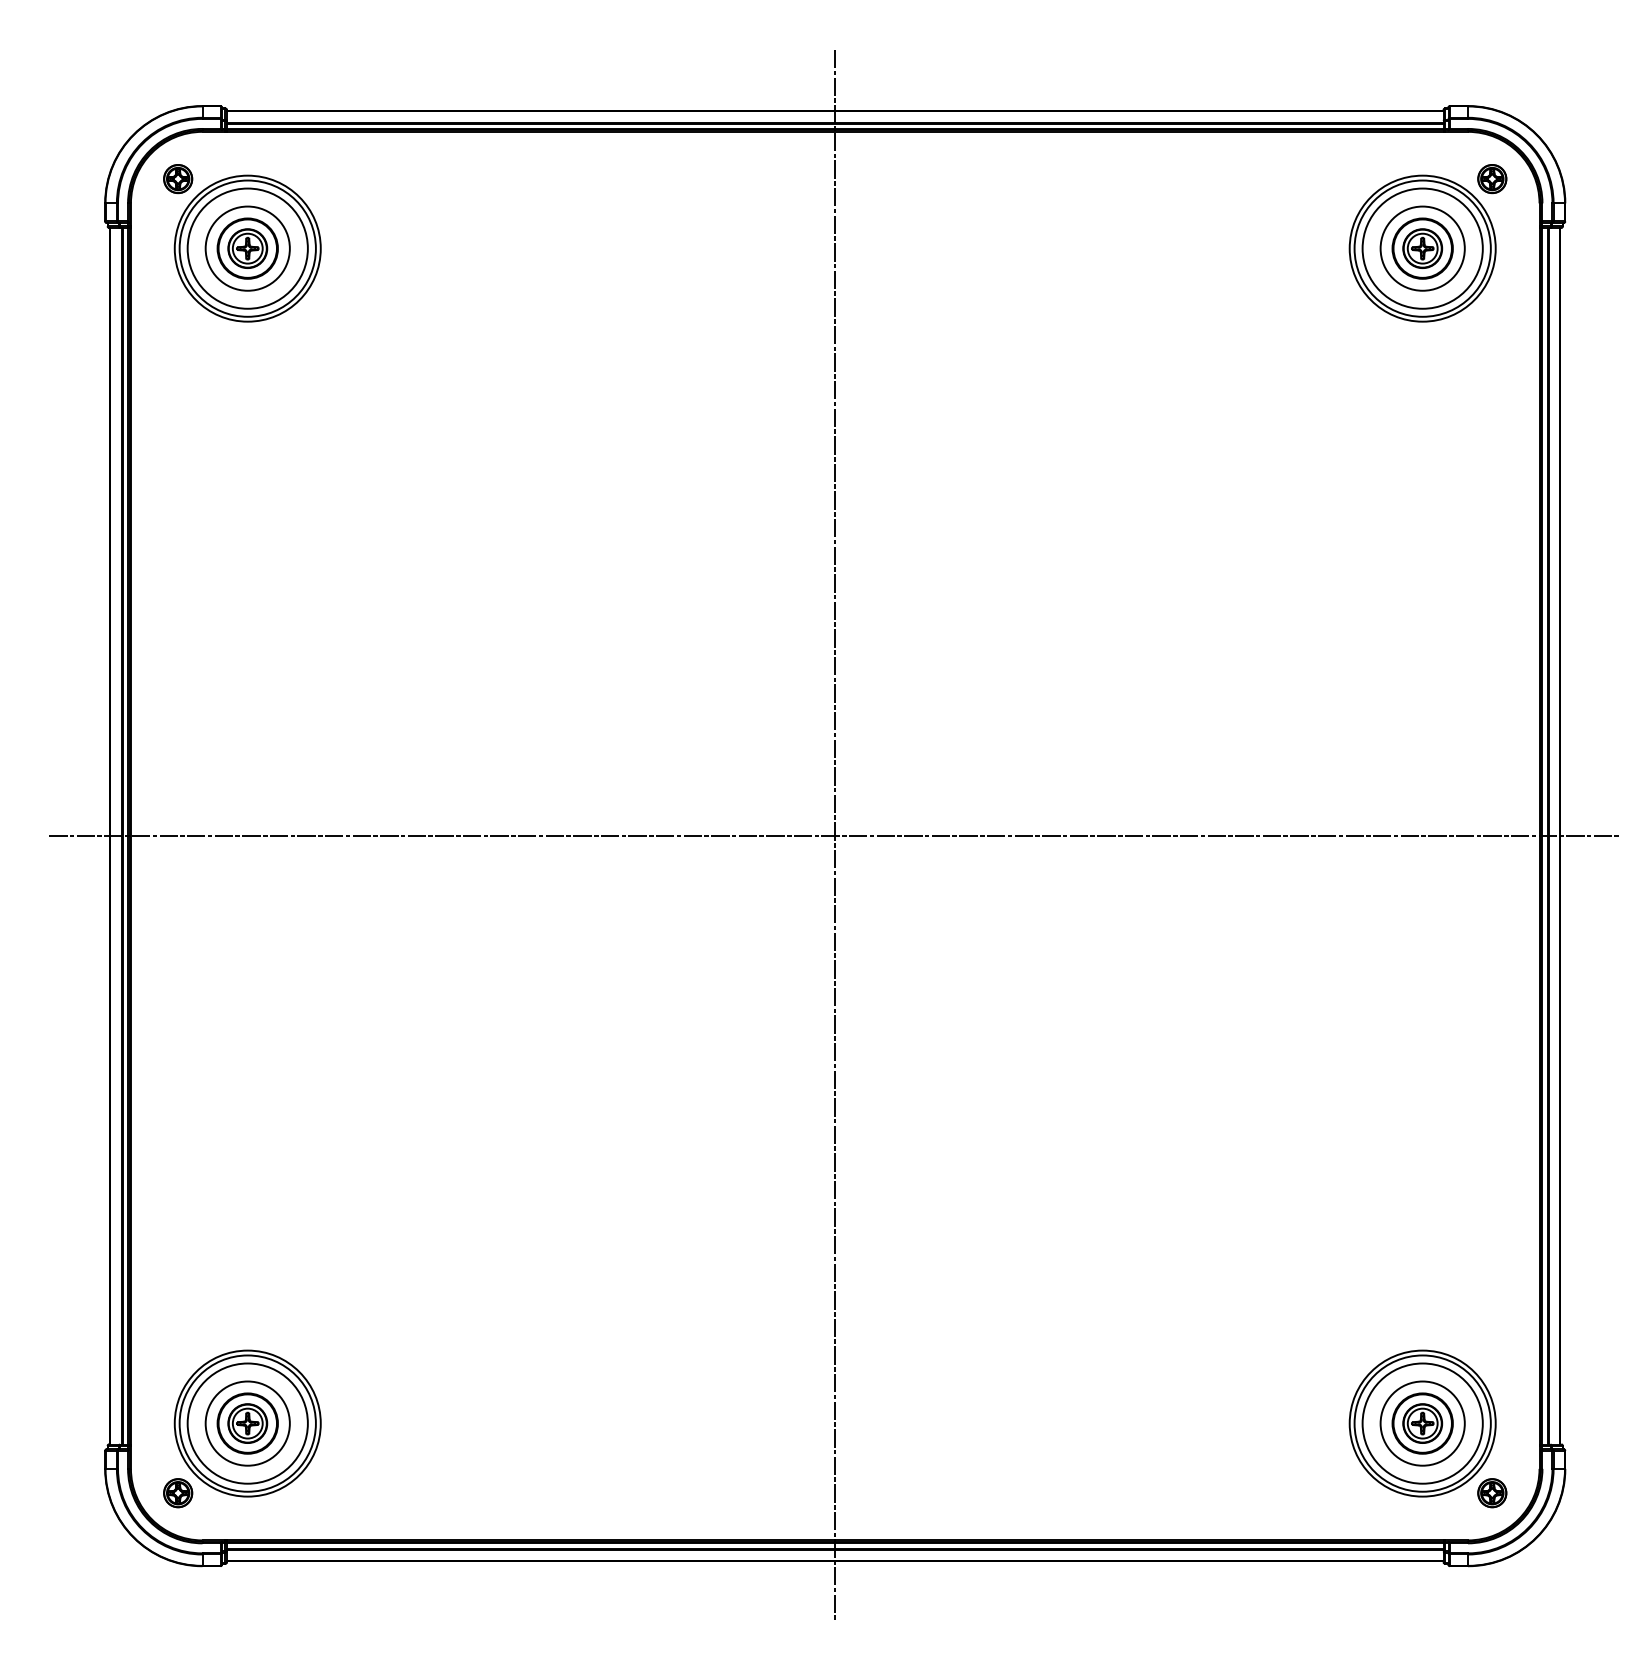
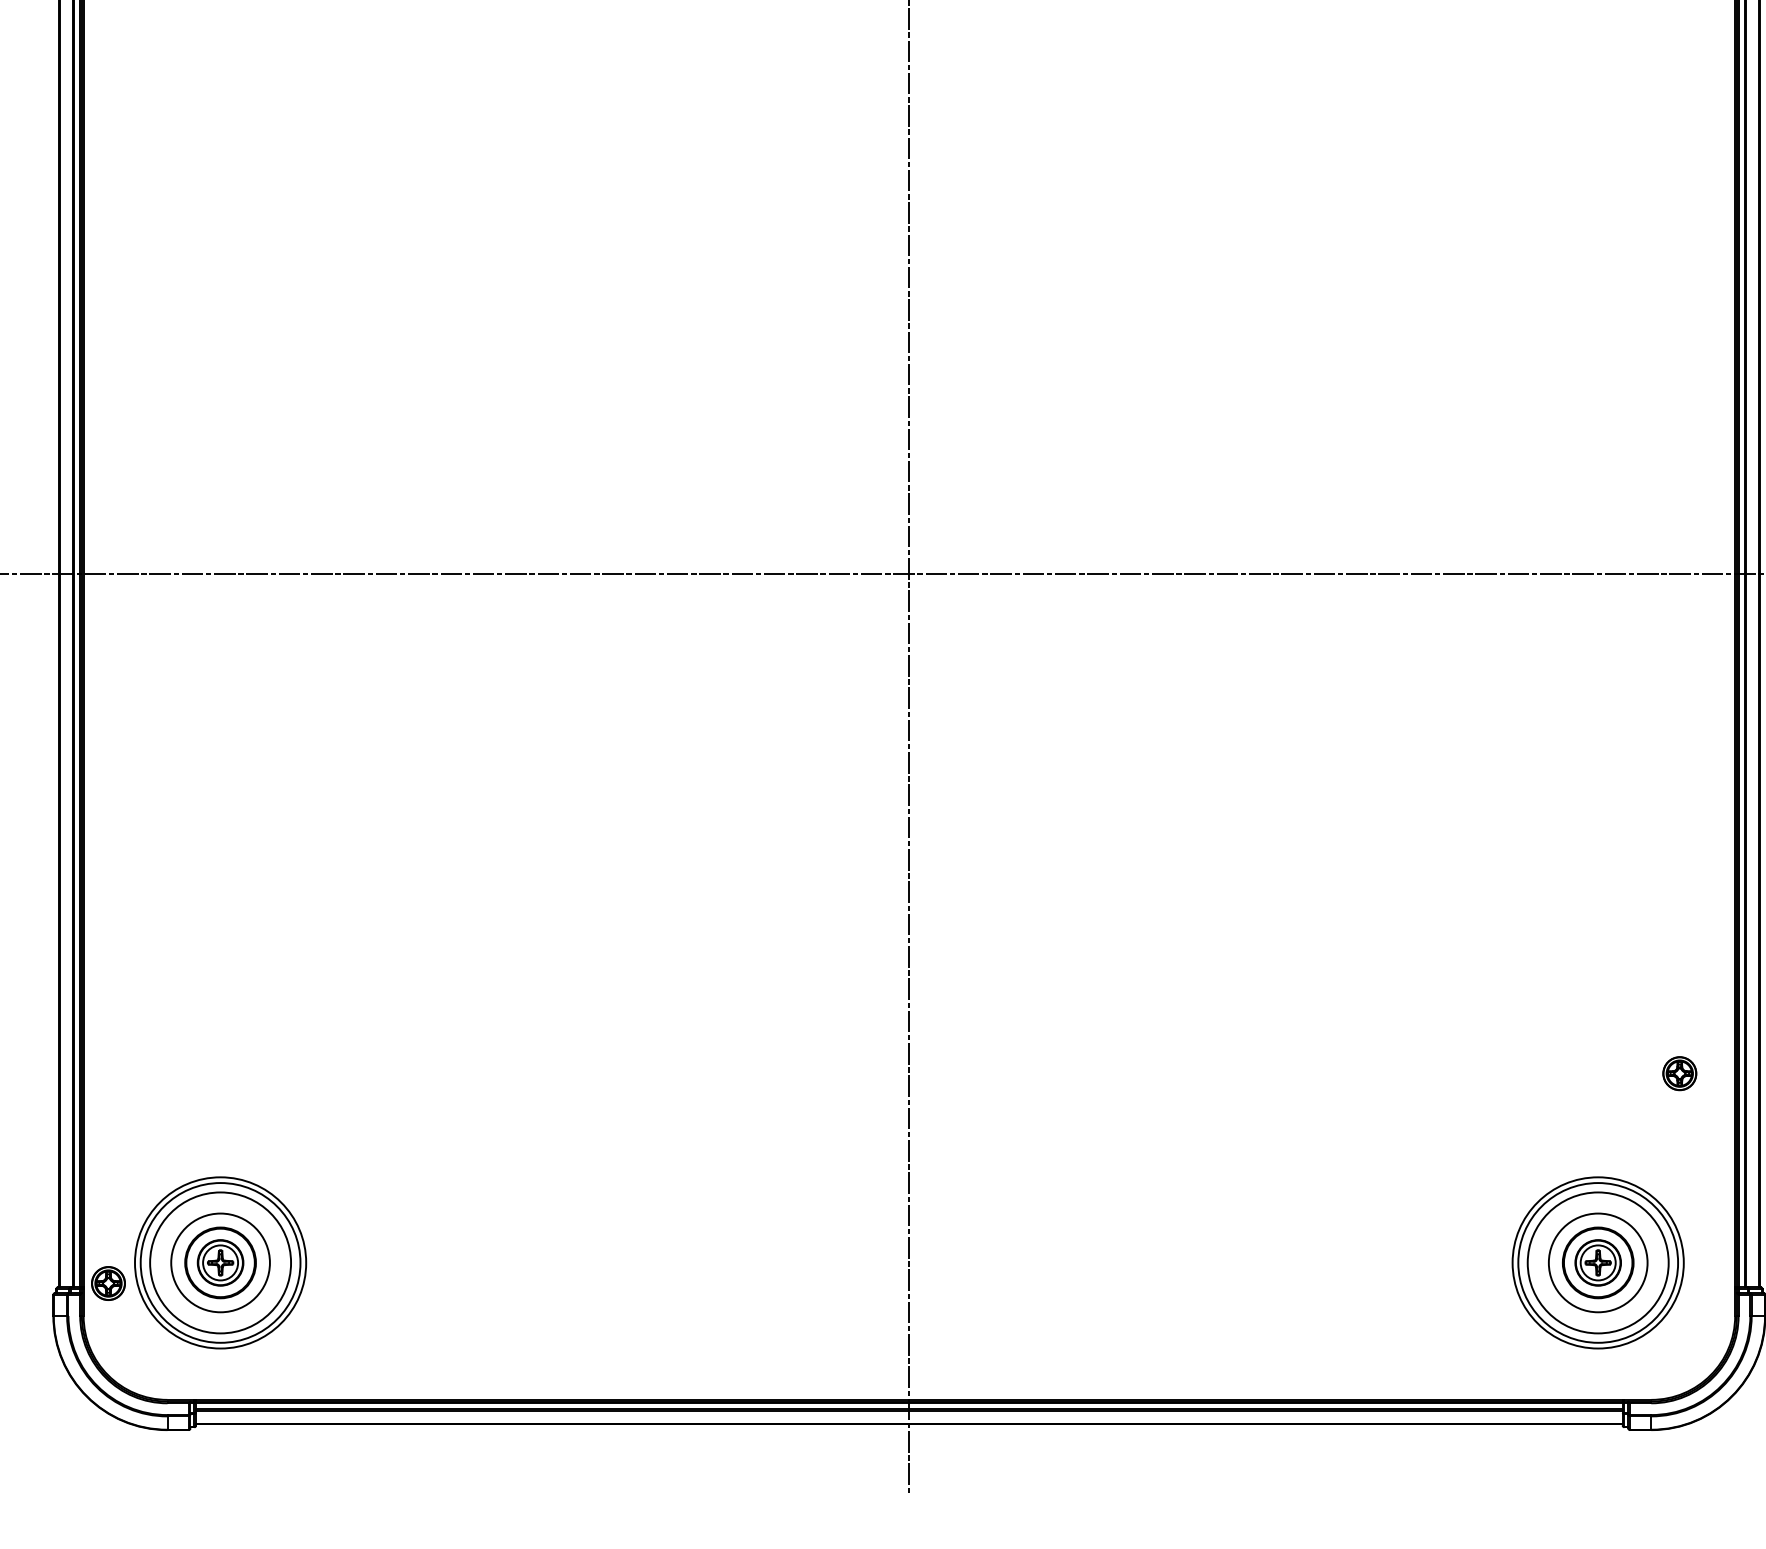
part: (178, 1493) -> (108, 1283), moved
part: (1492, 1493) -> (1680, 1074), moved

